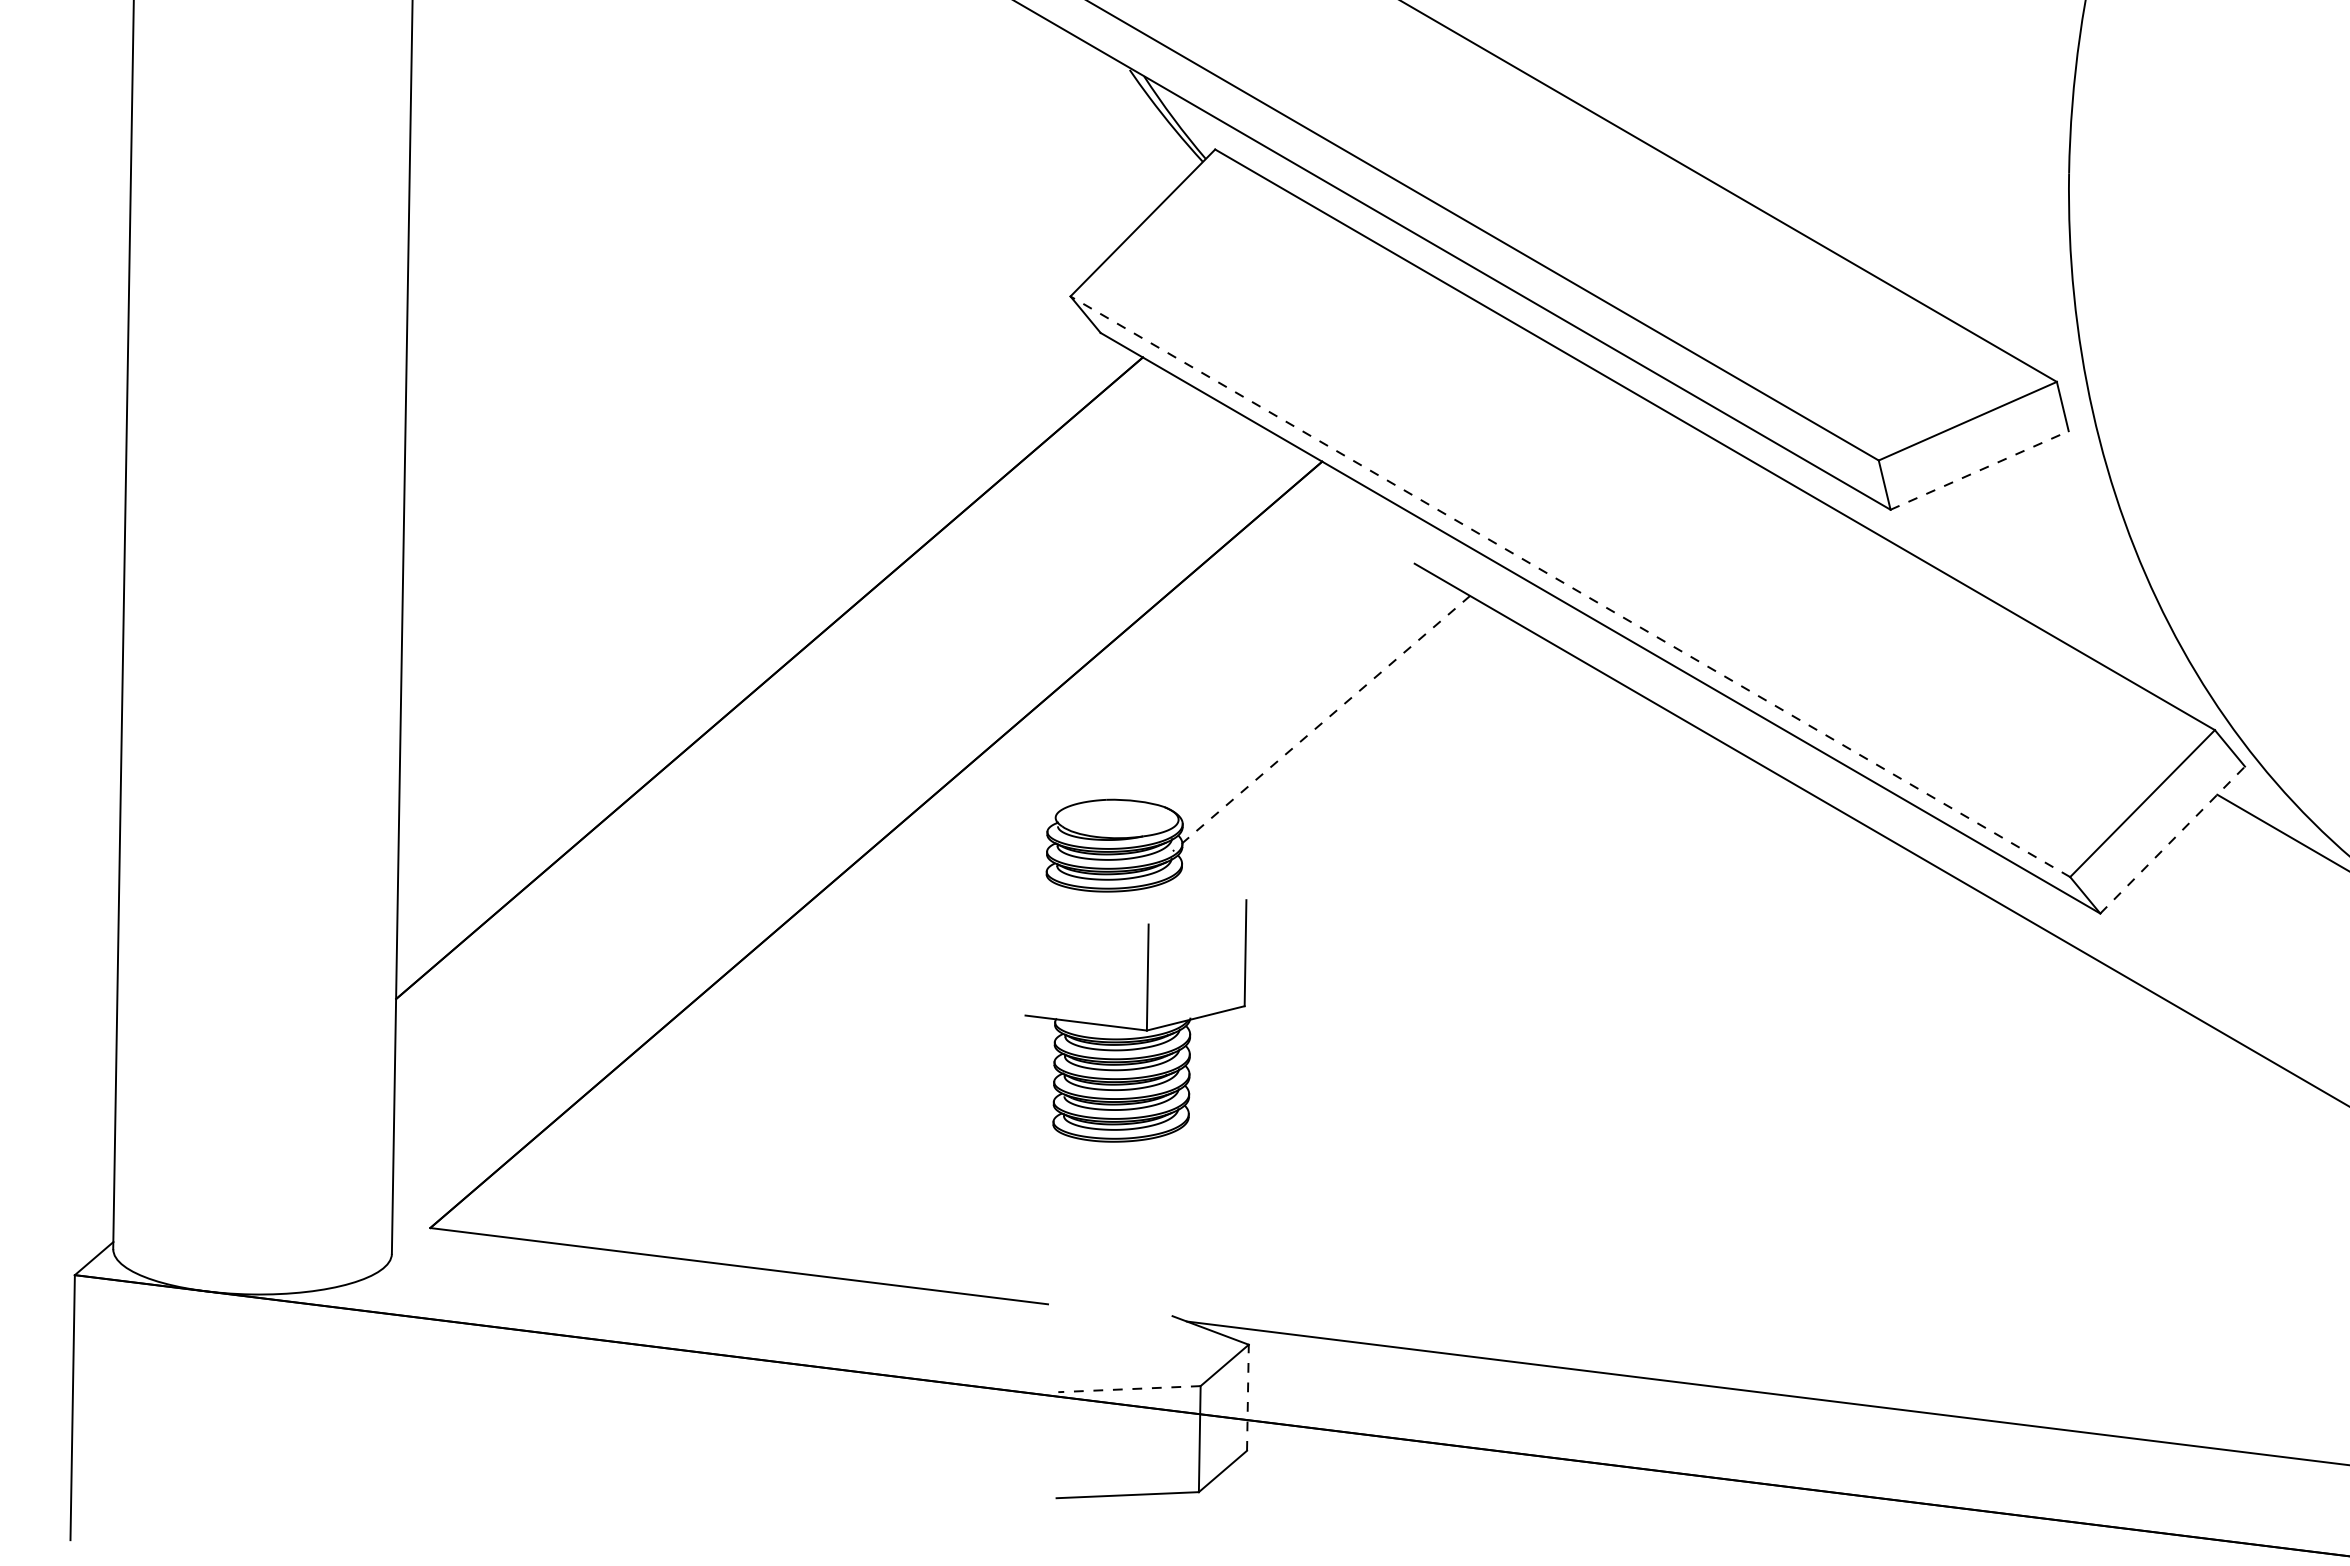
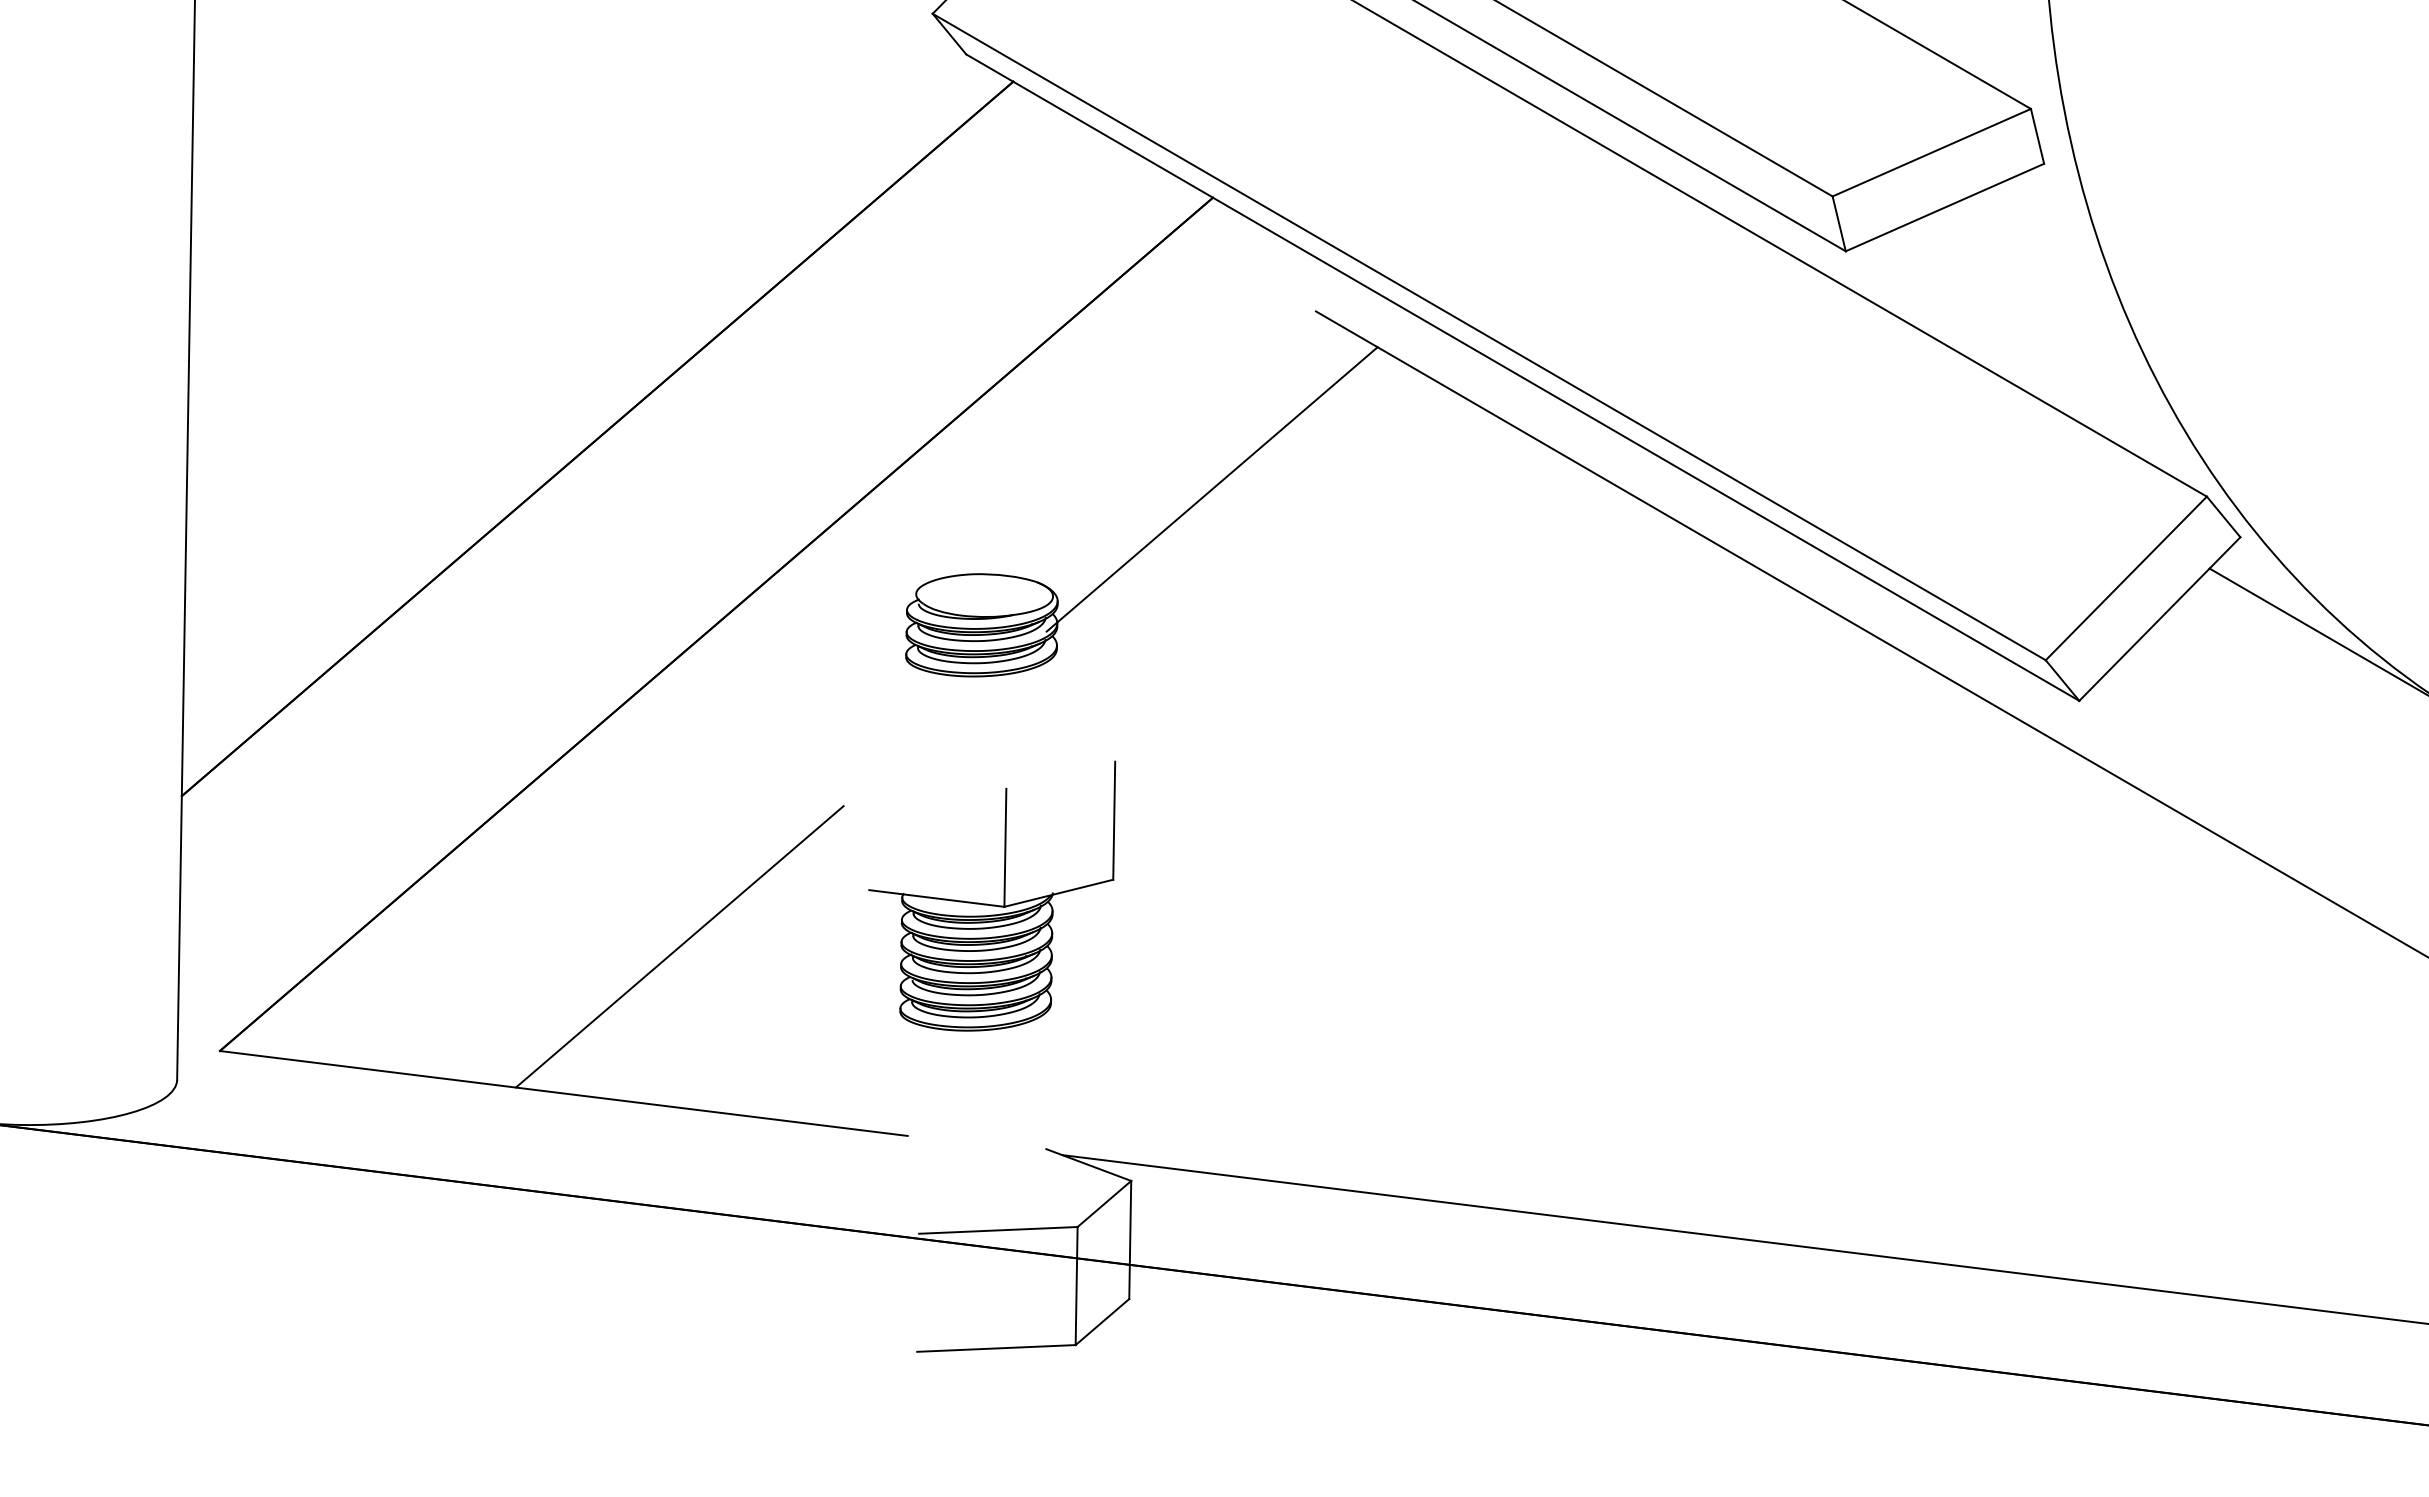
line: (1980, 470) -> (1945, 207), dashed -> solid
line: (1569, 586) -> (1488, 336), dashed -> solid
line: (1321, 723) -> (1212, 489), dashed -> solid
line: (2173, 839) -> (2160, 618), dashed -> solid
part: (1132, 1027) -> (988, 903), moved
line: (843, 1134) -> (679, 946), added
line: (1128, 1389) -> (997, 1230), dashed -> solid
line: (1247, 1397) -> (1129, 1239), dashed -> solid

